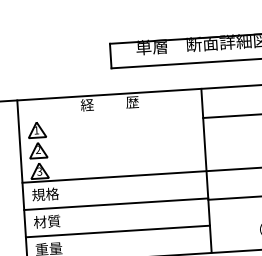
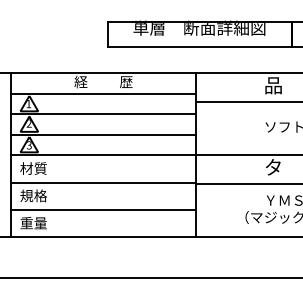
line: (110, 115) -> (103, 93), added
line: (111, 136) -> (103, 114), added
line: (113, 156) -> (103, 134), added
text: (45, 194) -> (33, 168), 規格 -> 材質
text: (47, 221) -> (33, 195), 材質 -> 規格

